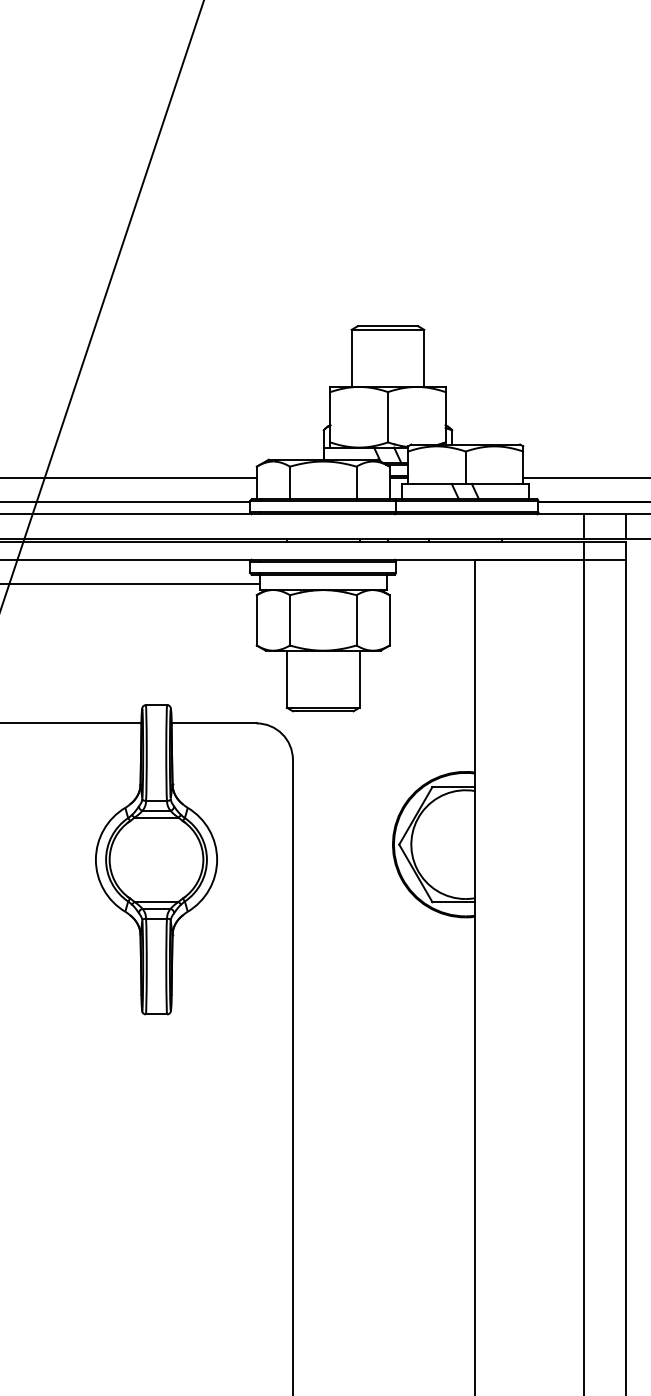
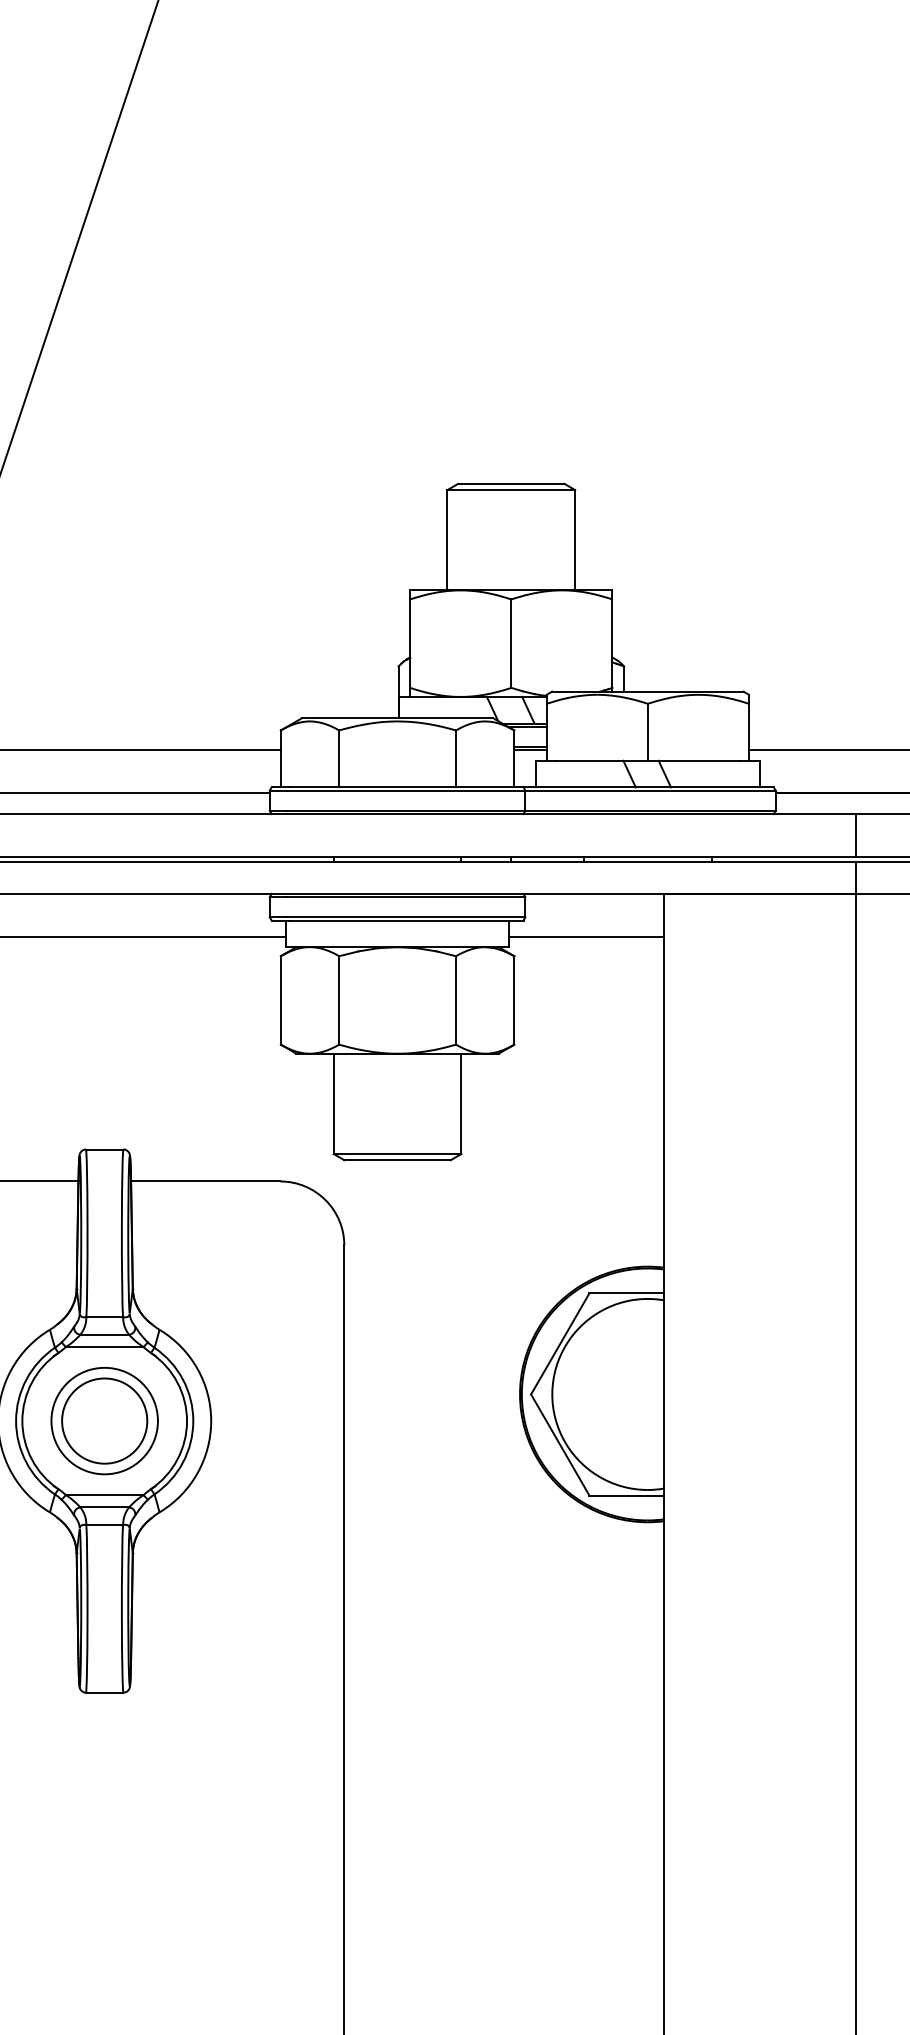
line: (430, 583) -> (585, 935), added
part: (156, 859) -> (104, 1420), added

